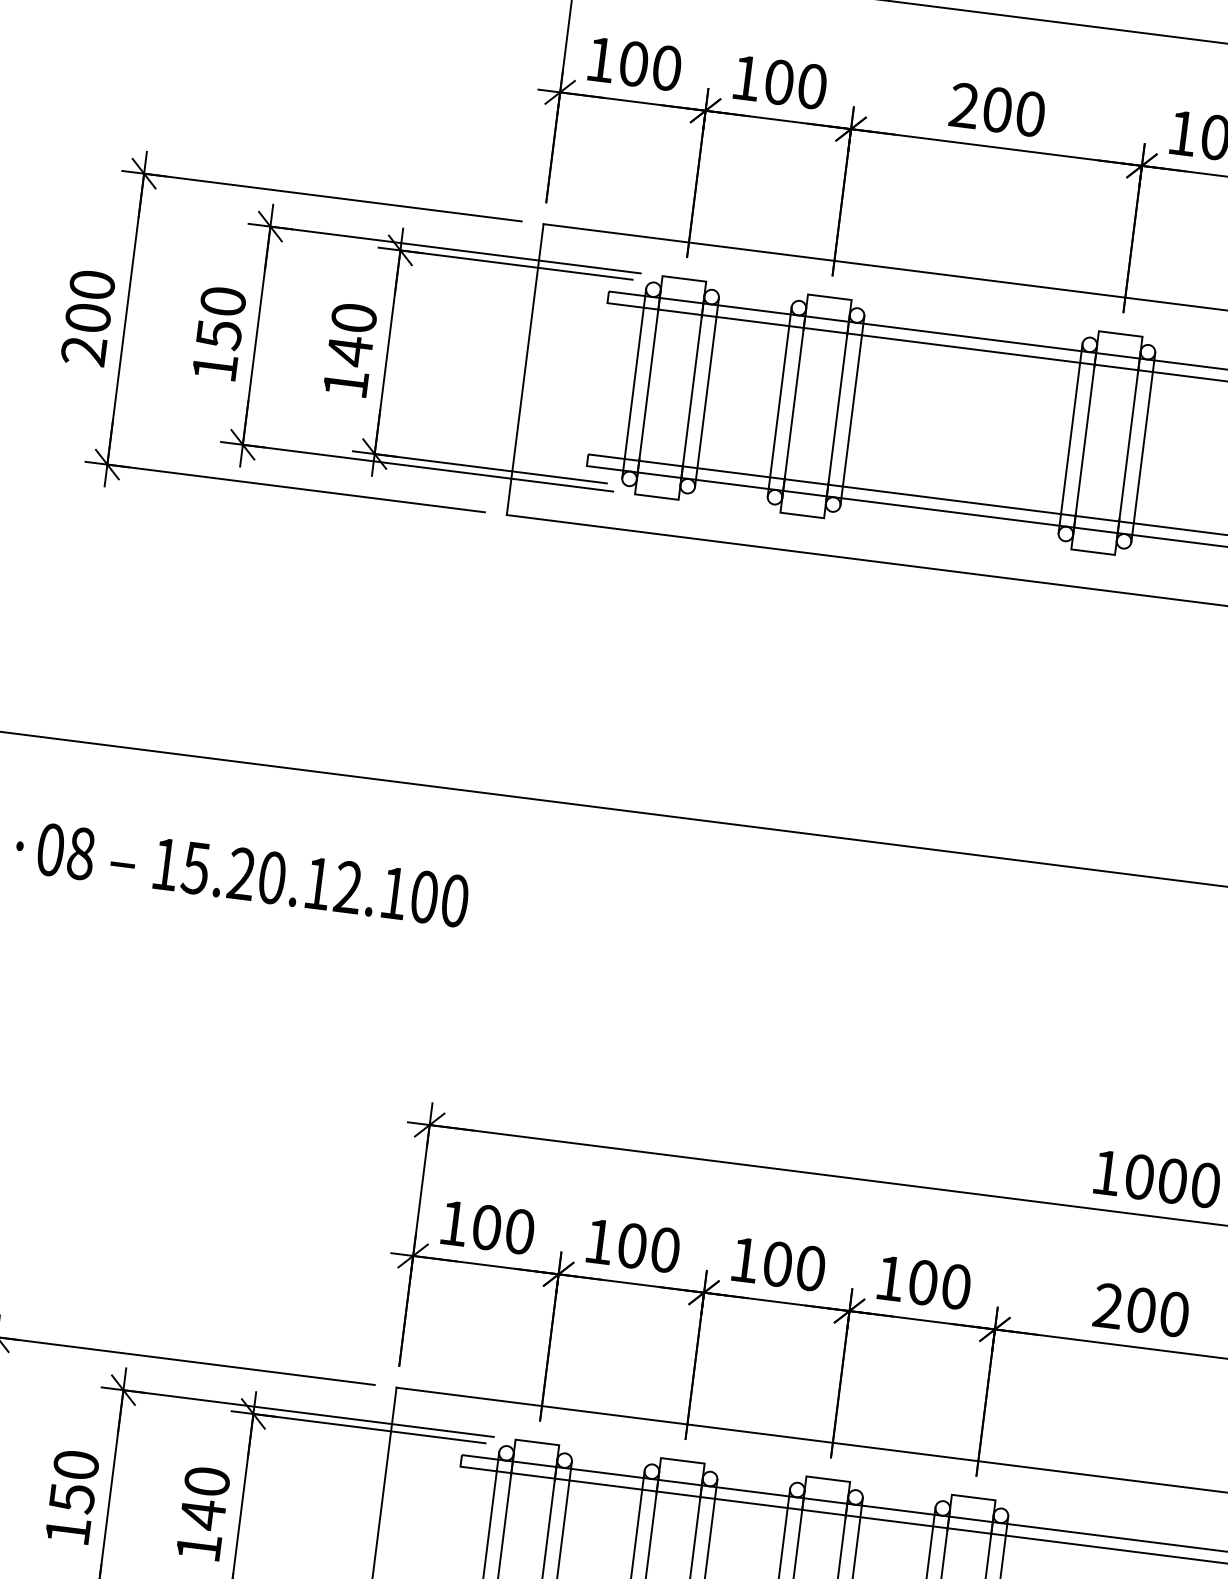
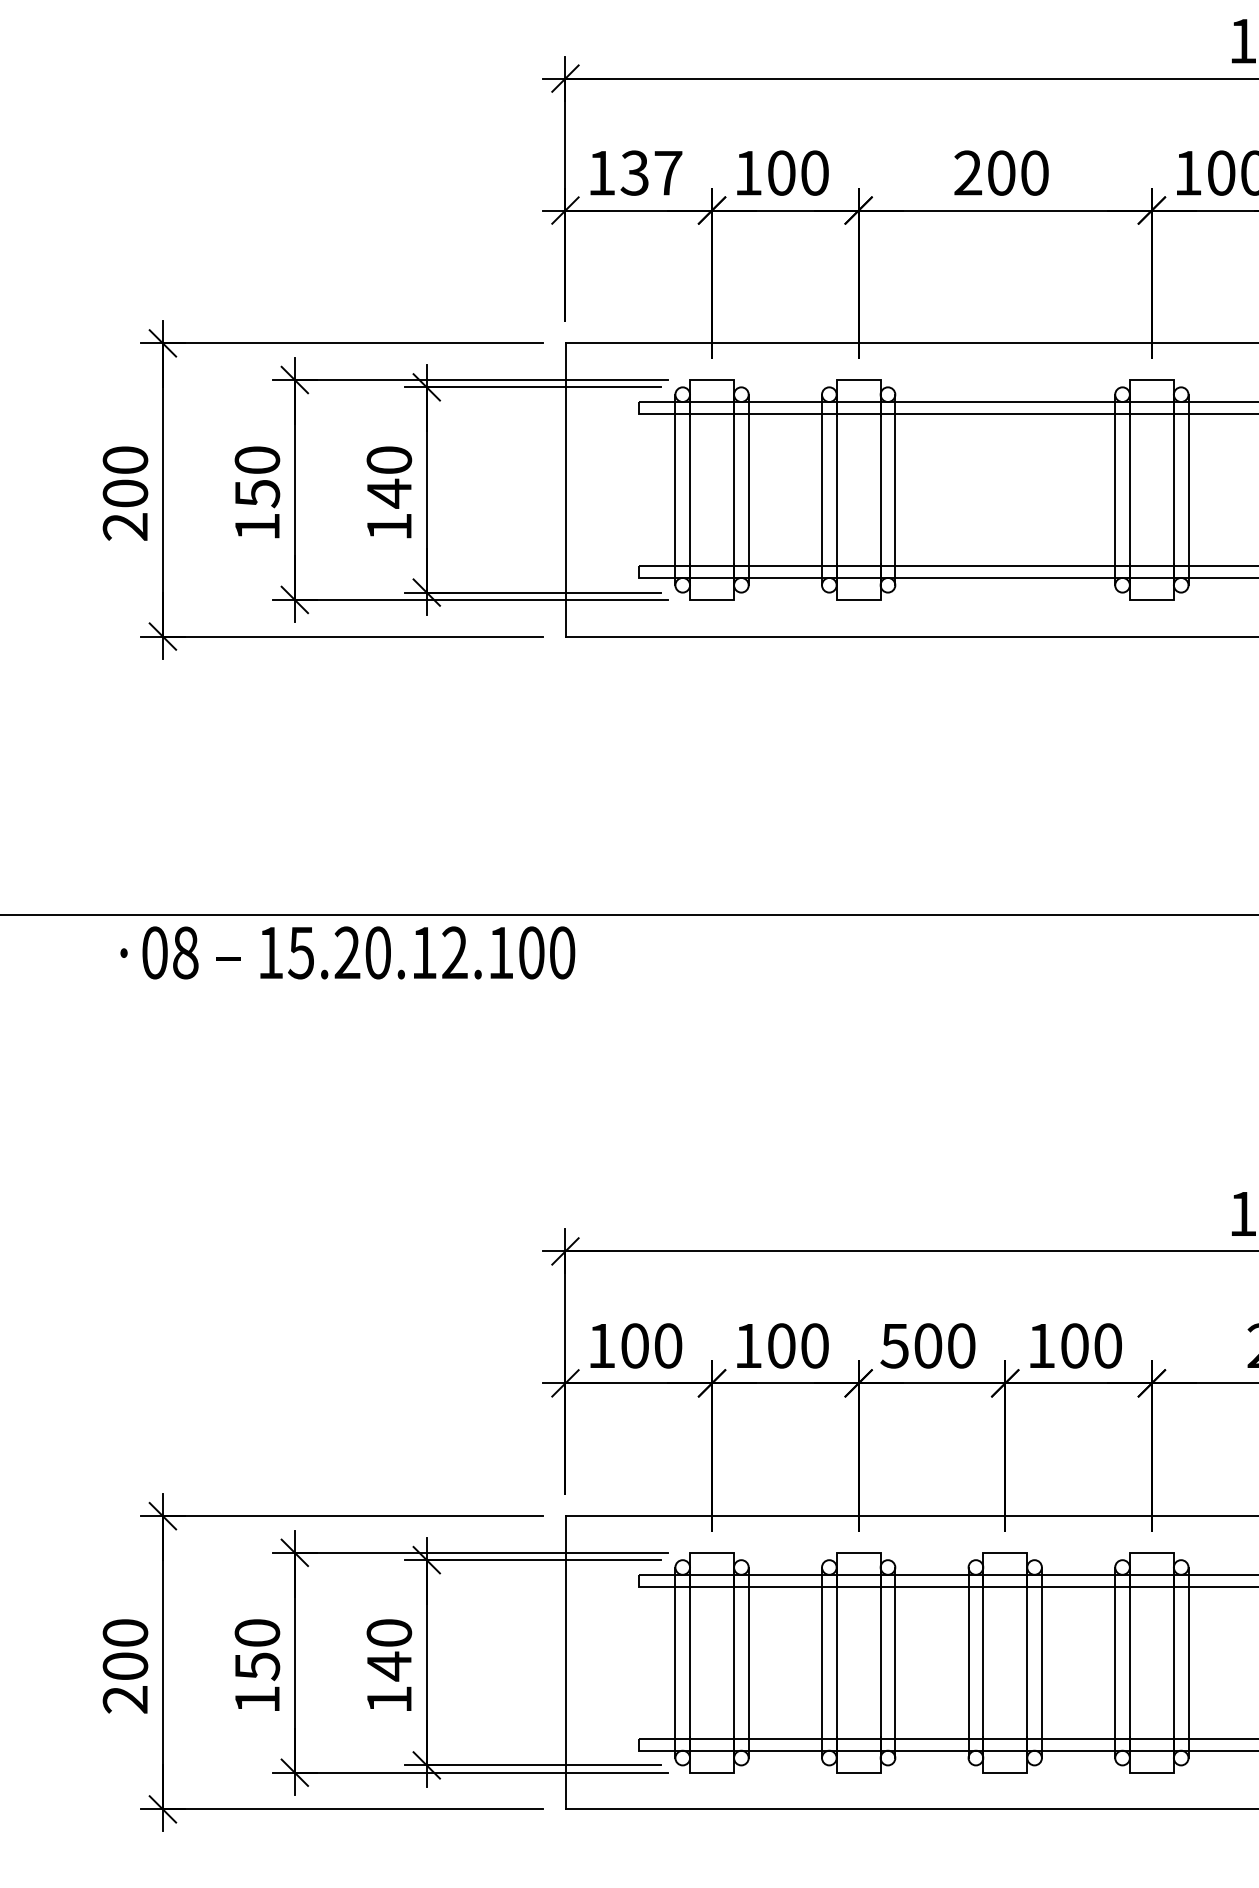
text: (650, 65) -> (651, 172), 100 -> 137
text: (241, 873) -> (347, 952), moved
text: (744, 1260) -> (894, 1346), 100 -> 500

